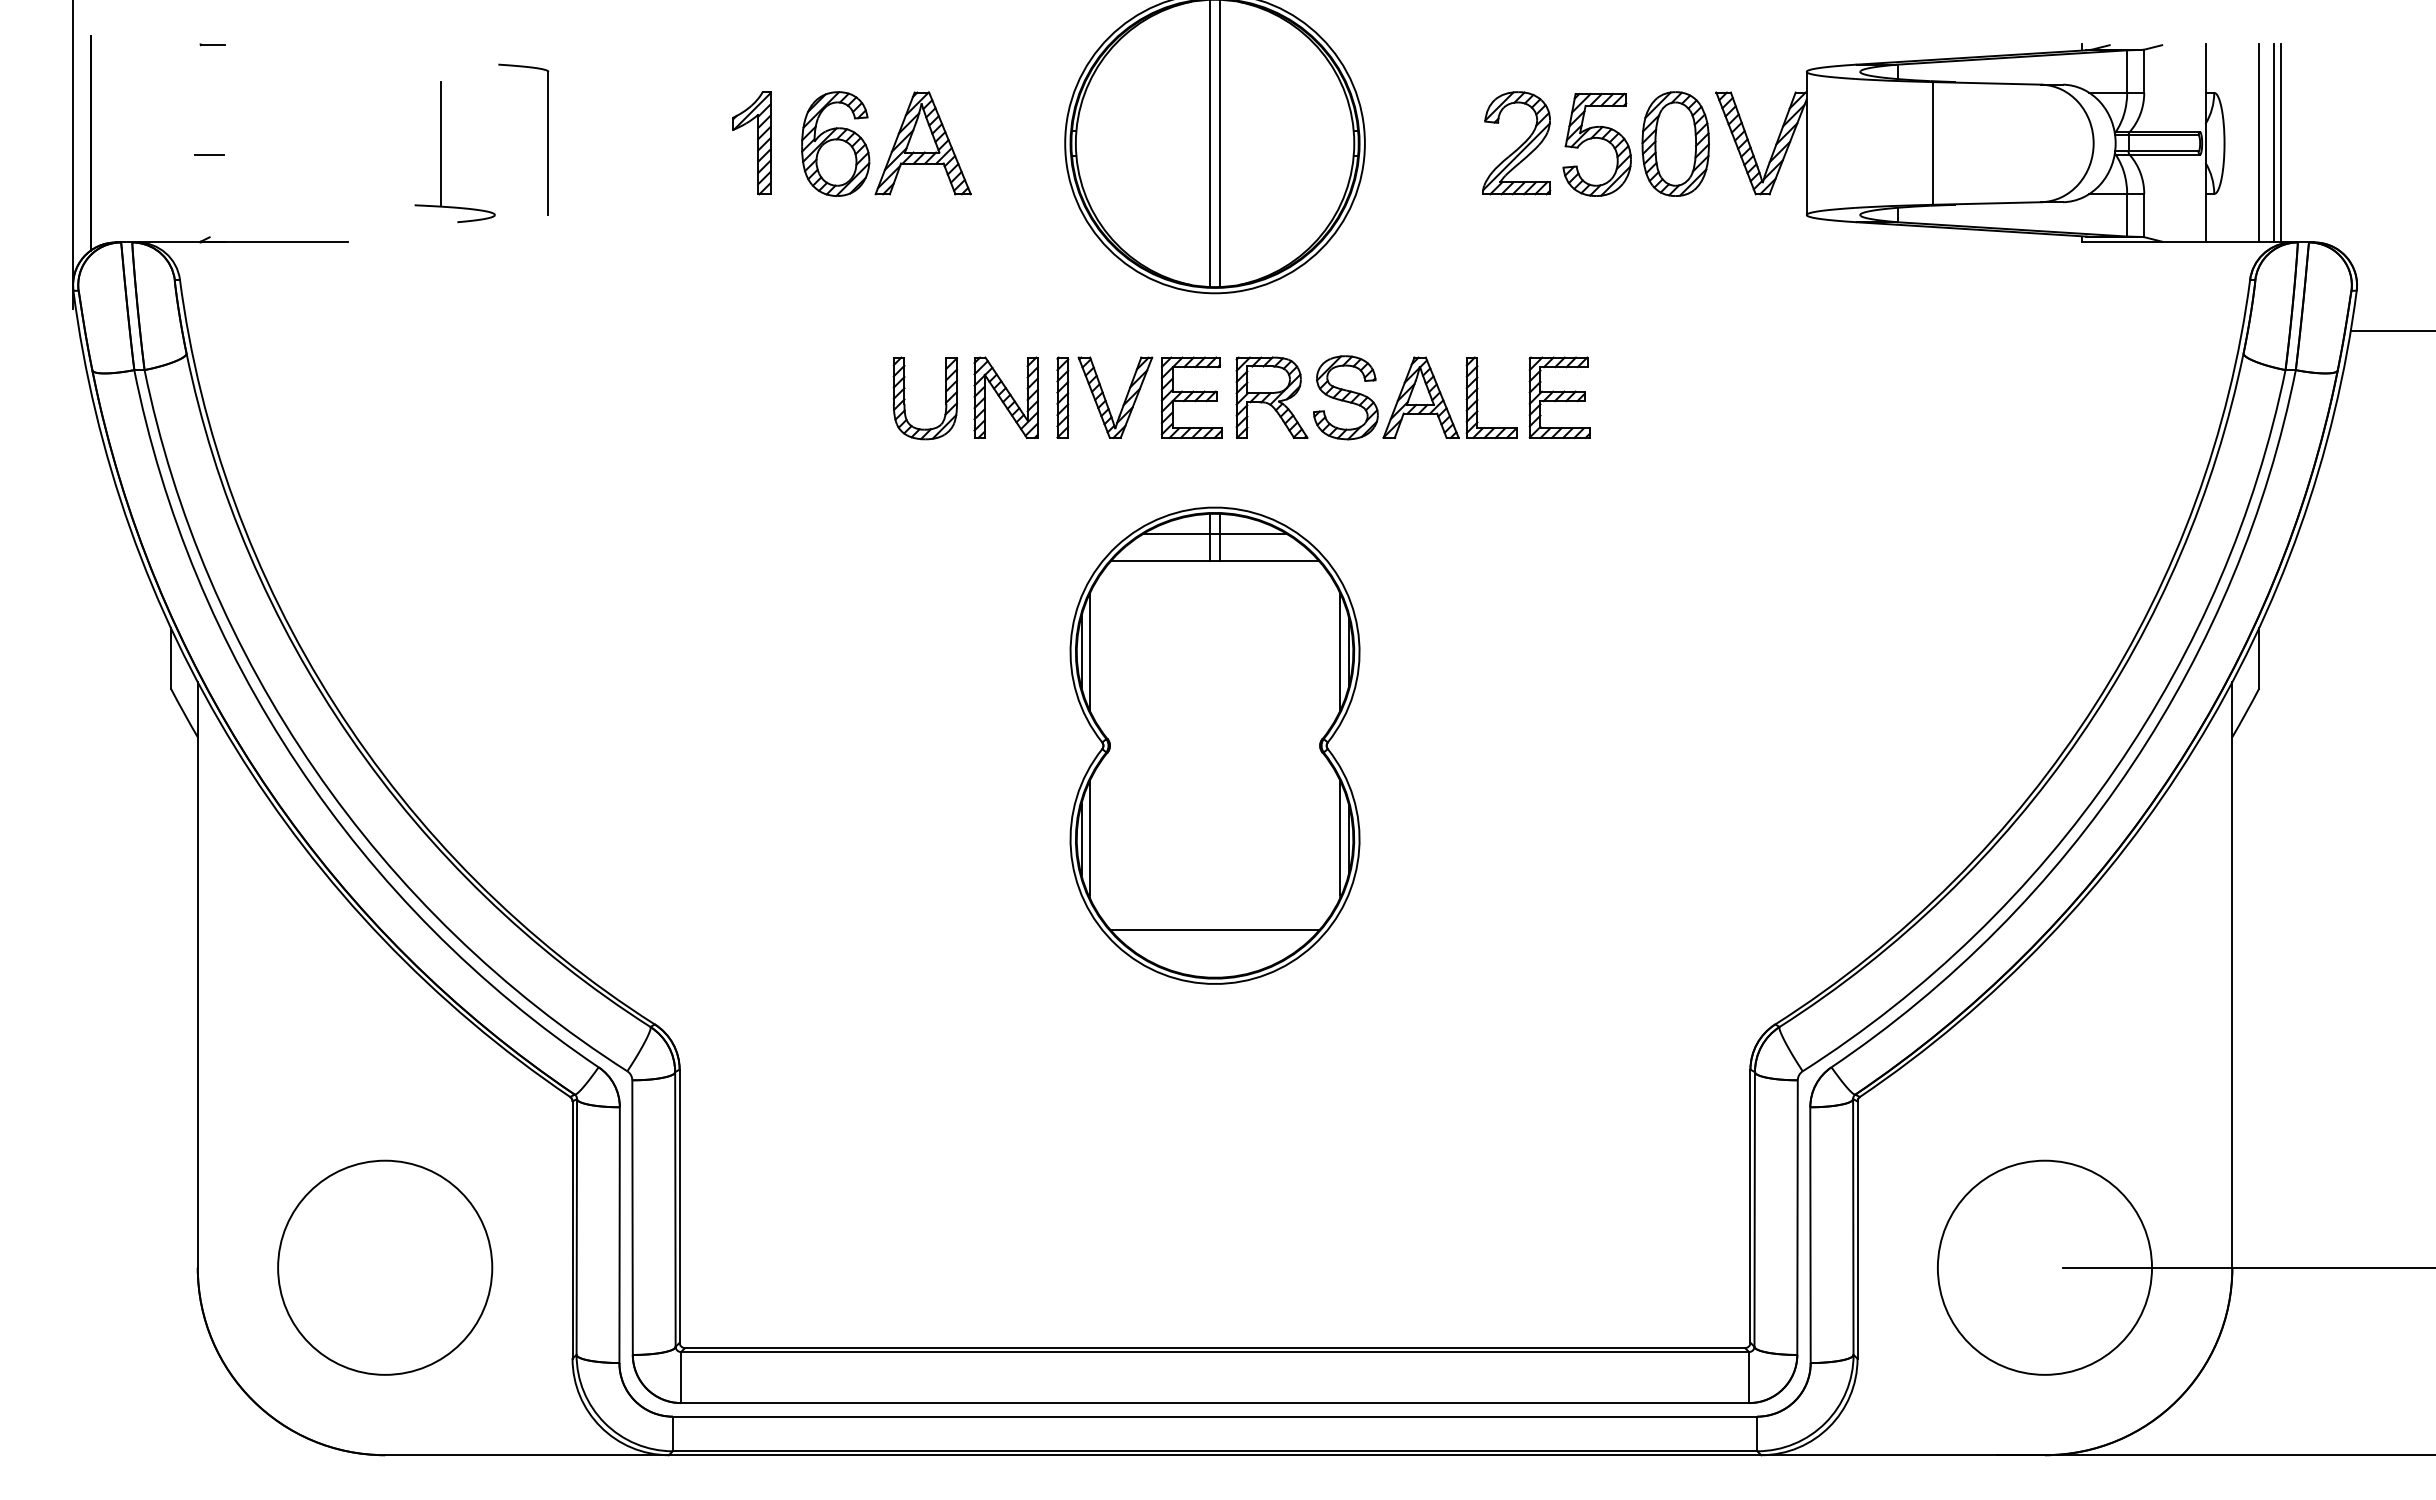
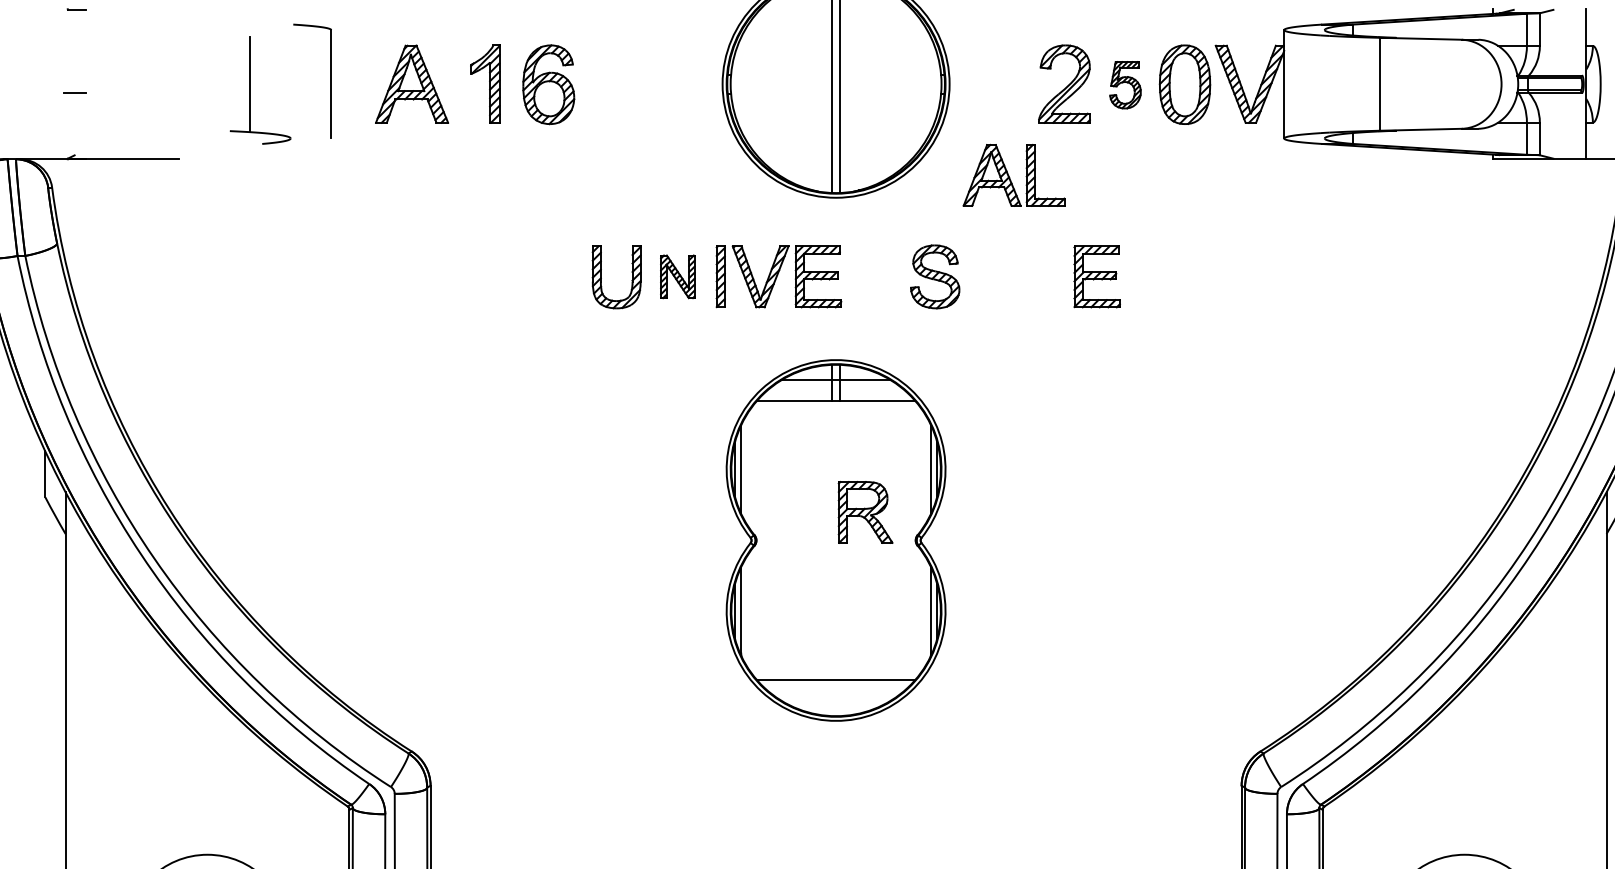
part: (922, 143) -> (411, 84), moved
part: (1596, 144) -> (1125, 85), size x0.6
part: (1005, 397) -> (677, 276), size x0.7
part: (1271, 397) -> (865, 512), moved
part: (1449, 397) -> (1013, 175), moved

